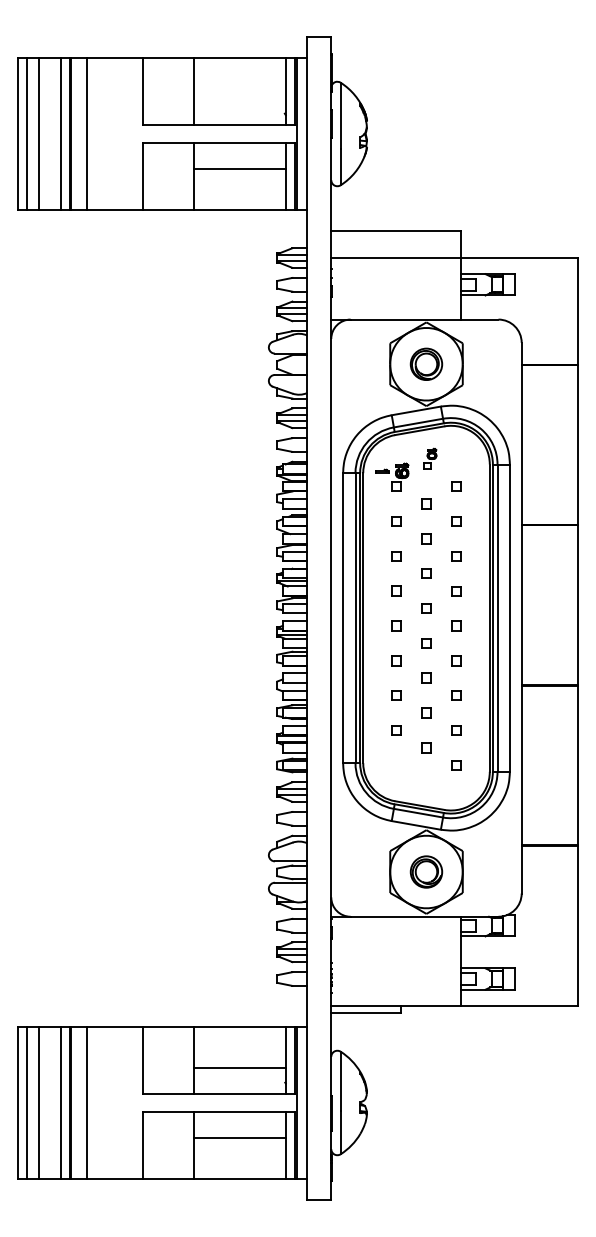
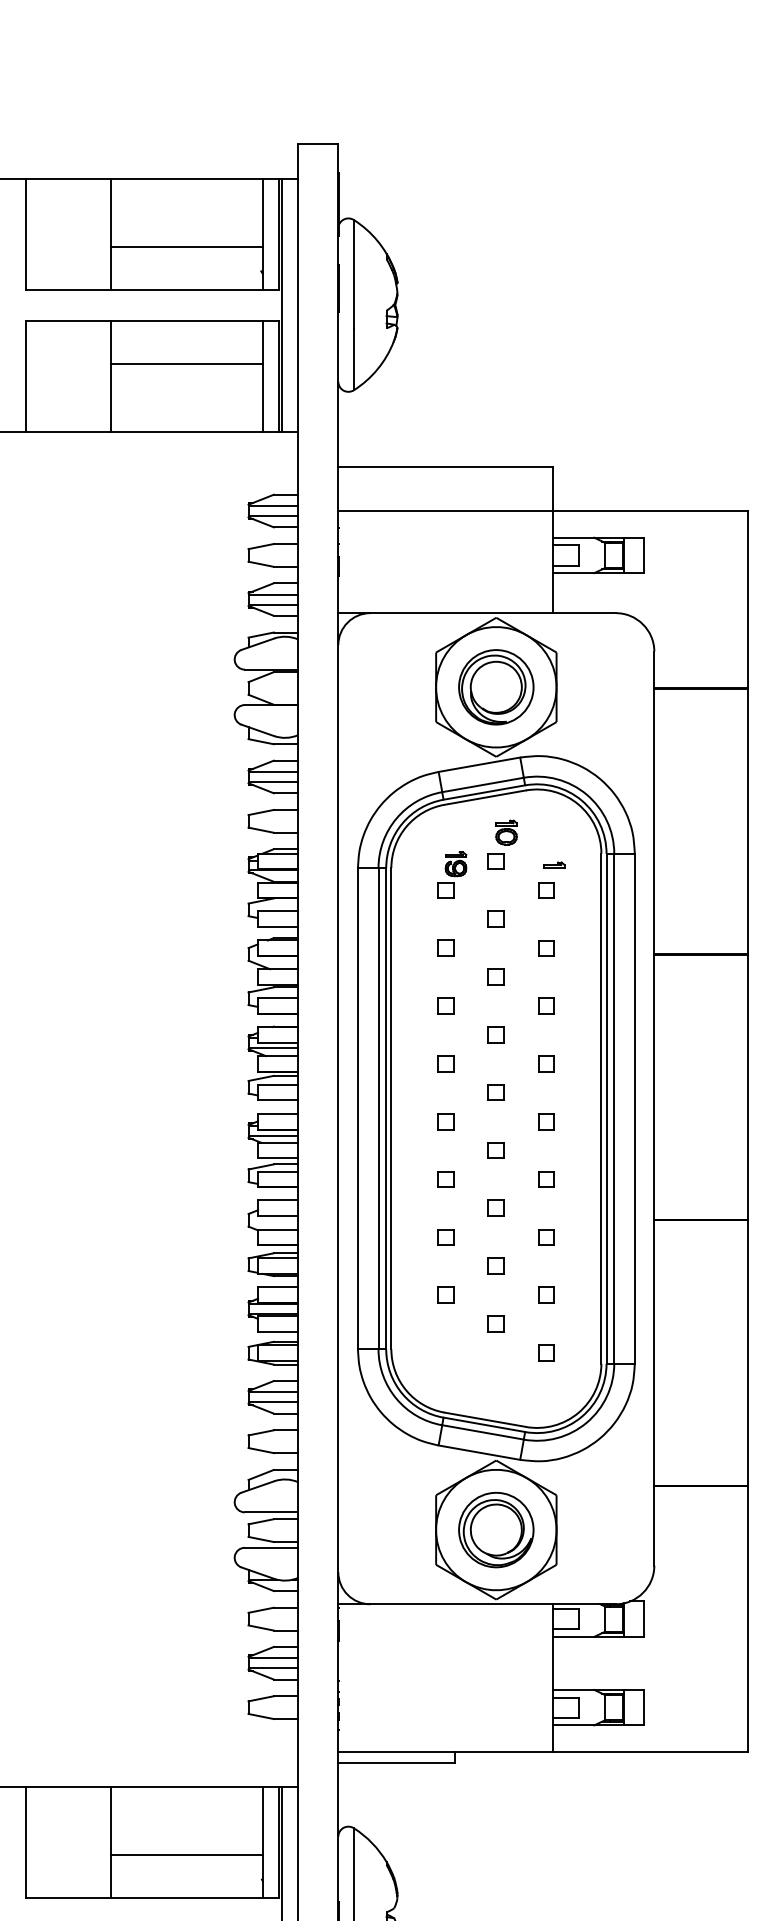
line: (239, 98) -> (185, 246), added
part: (426, 364) -> (496, 687), size x1.43
part: (430, 458) -> (502, 843), size x1.43
part: (382, 470) -> (554, 863), moved
part: (426, 871) -> (496, 1529), size x1.43

